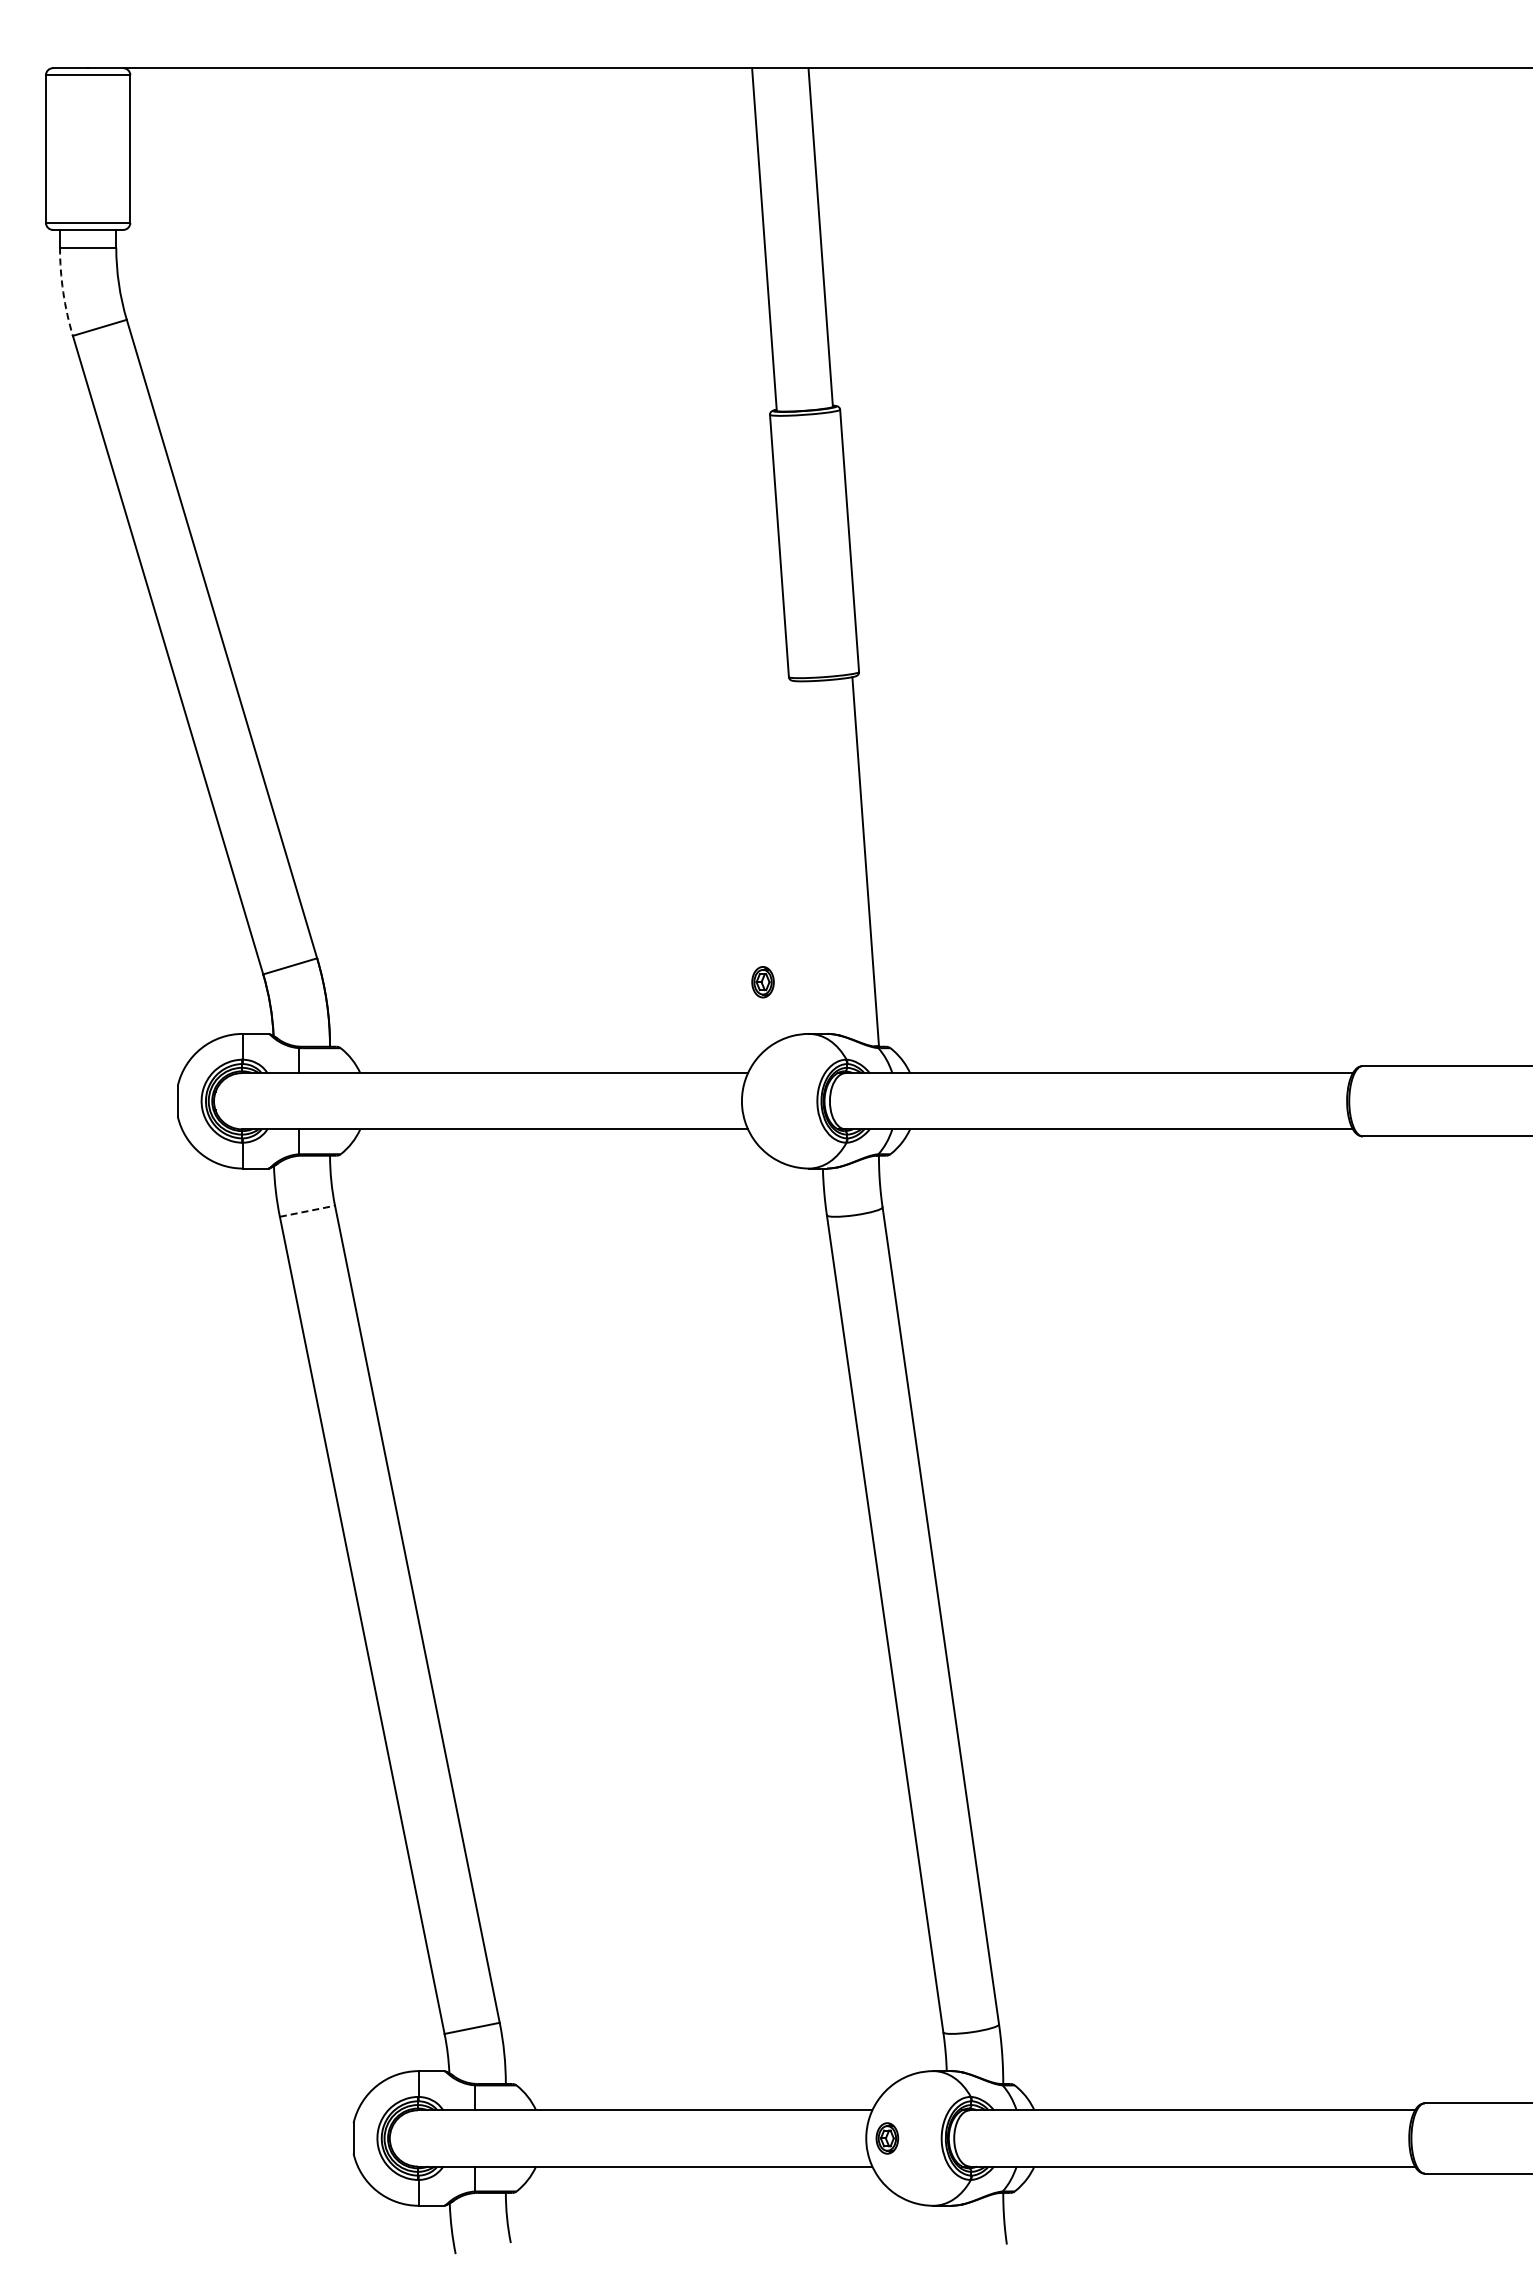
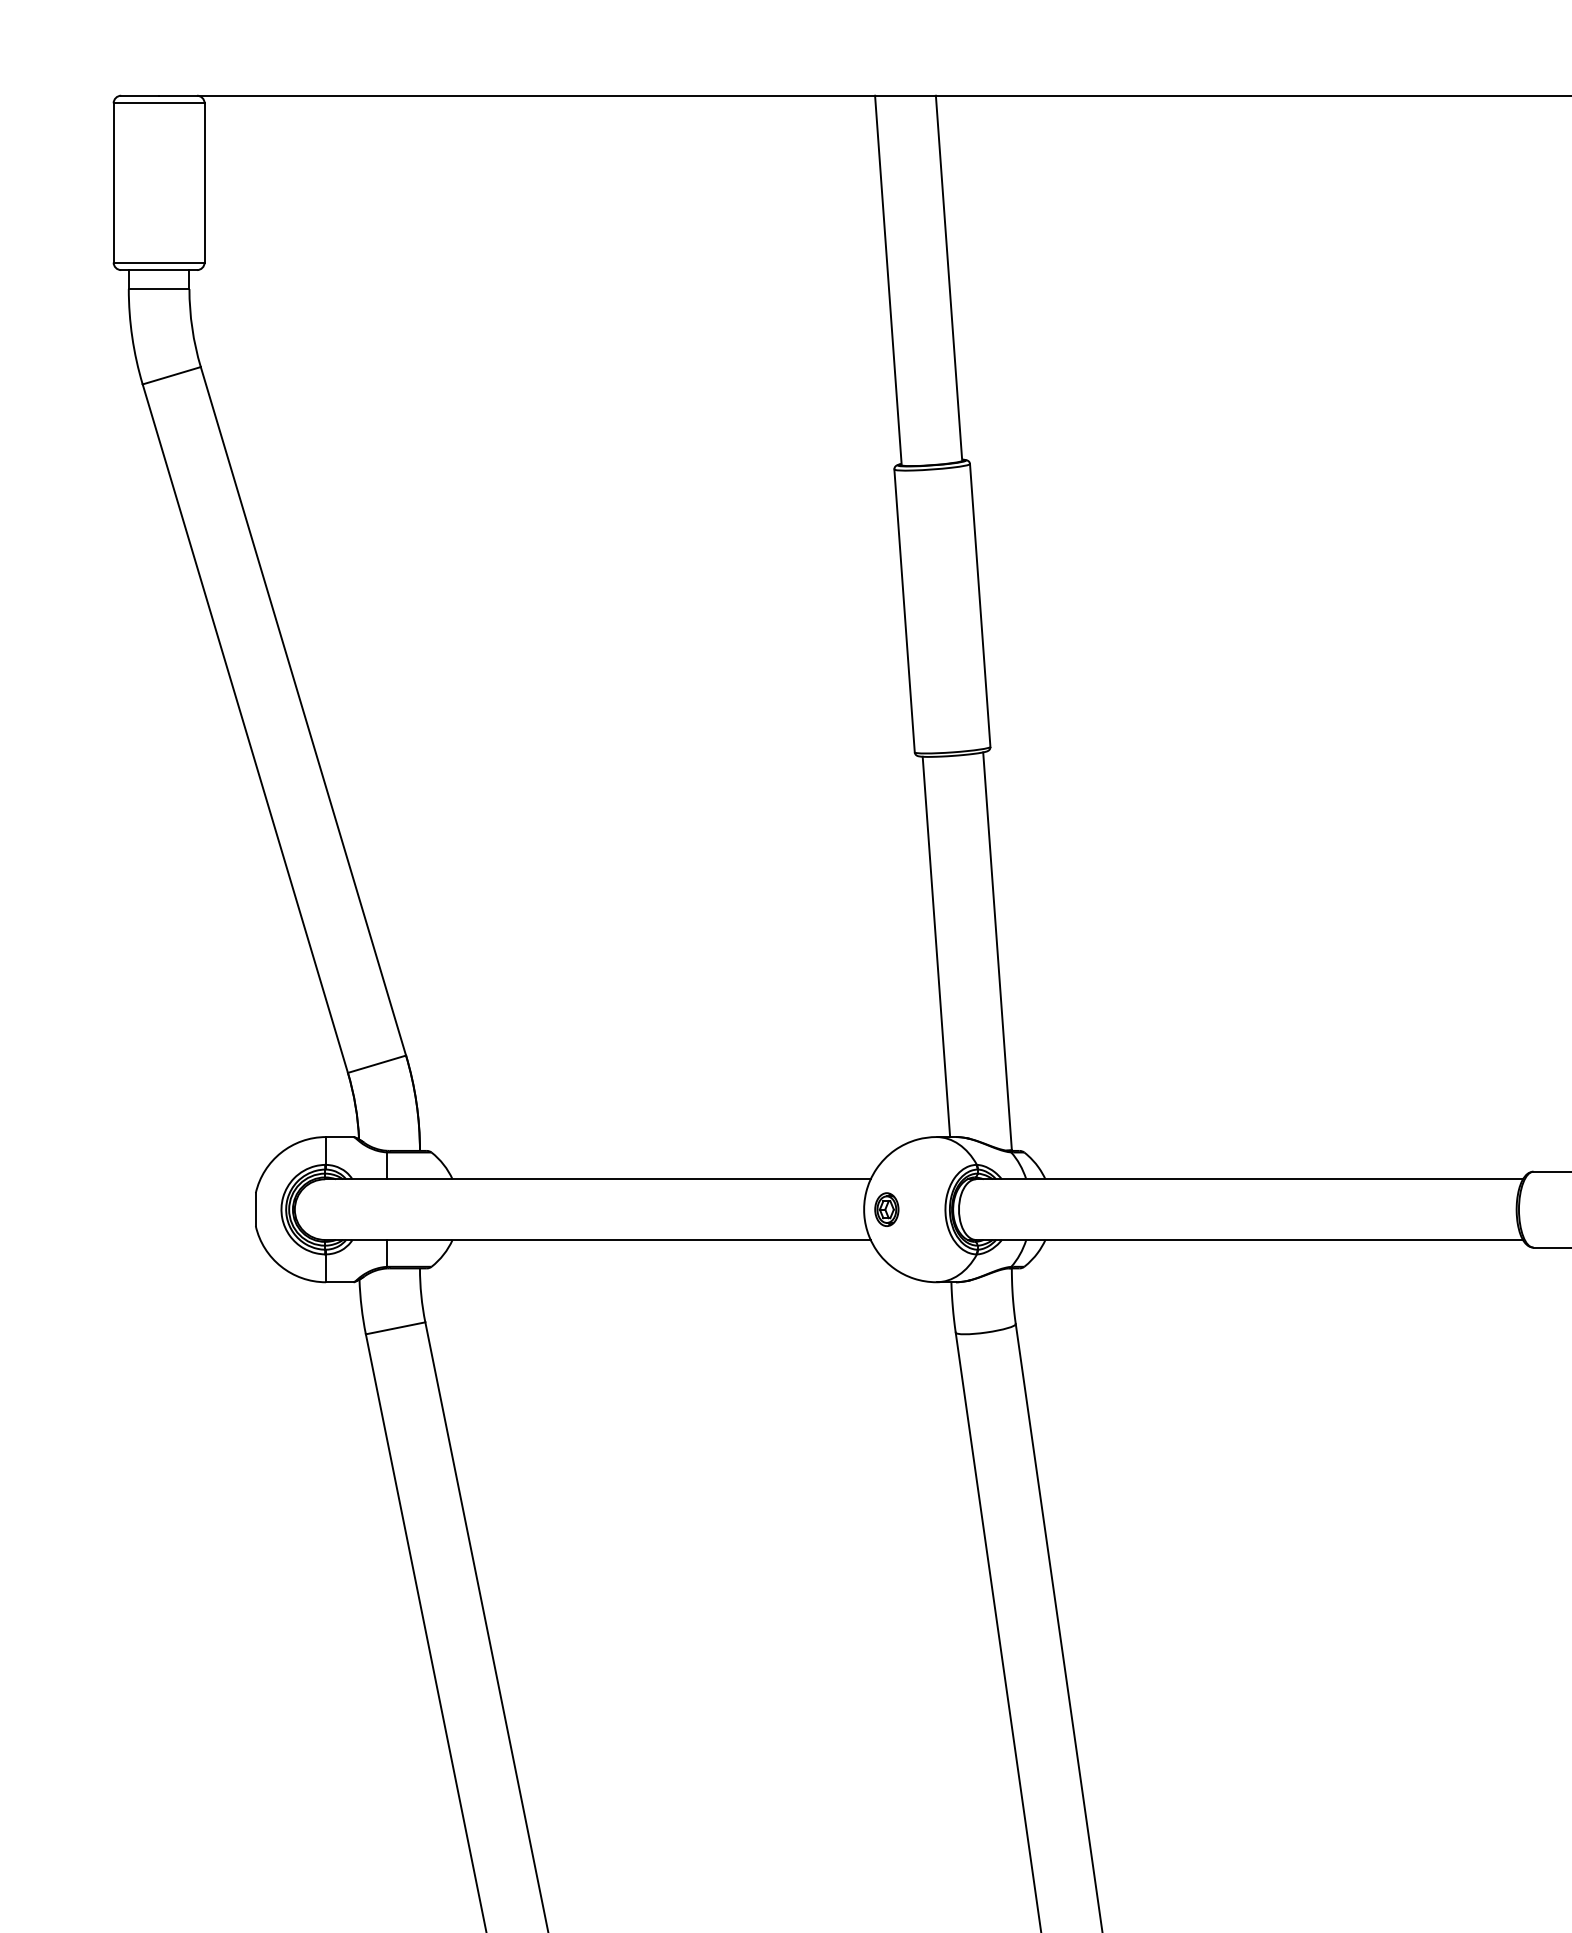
arc: (63, 292) -> (132, 337), dashed -> solid
line: (808, 857) -> (935, 946), added
part: (762, 982) -> (886, 1209), moved
line: (307, 1211) -> (395, 1328), dashed -> solid

